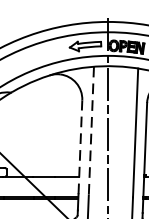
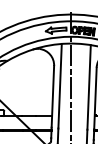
line: (92, 131) -> (60, 86), dashed -> solid
line: (79, 146) -> (52, 96), dashed -> solid

